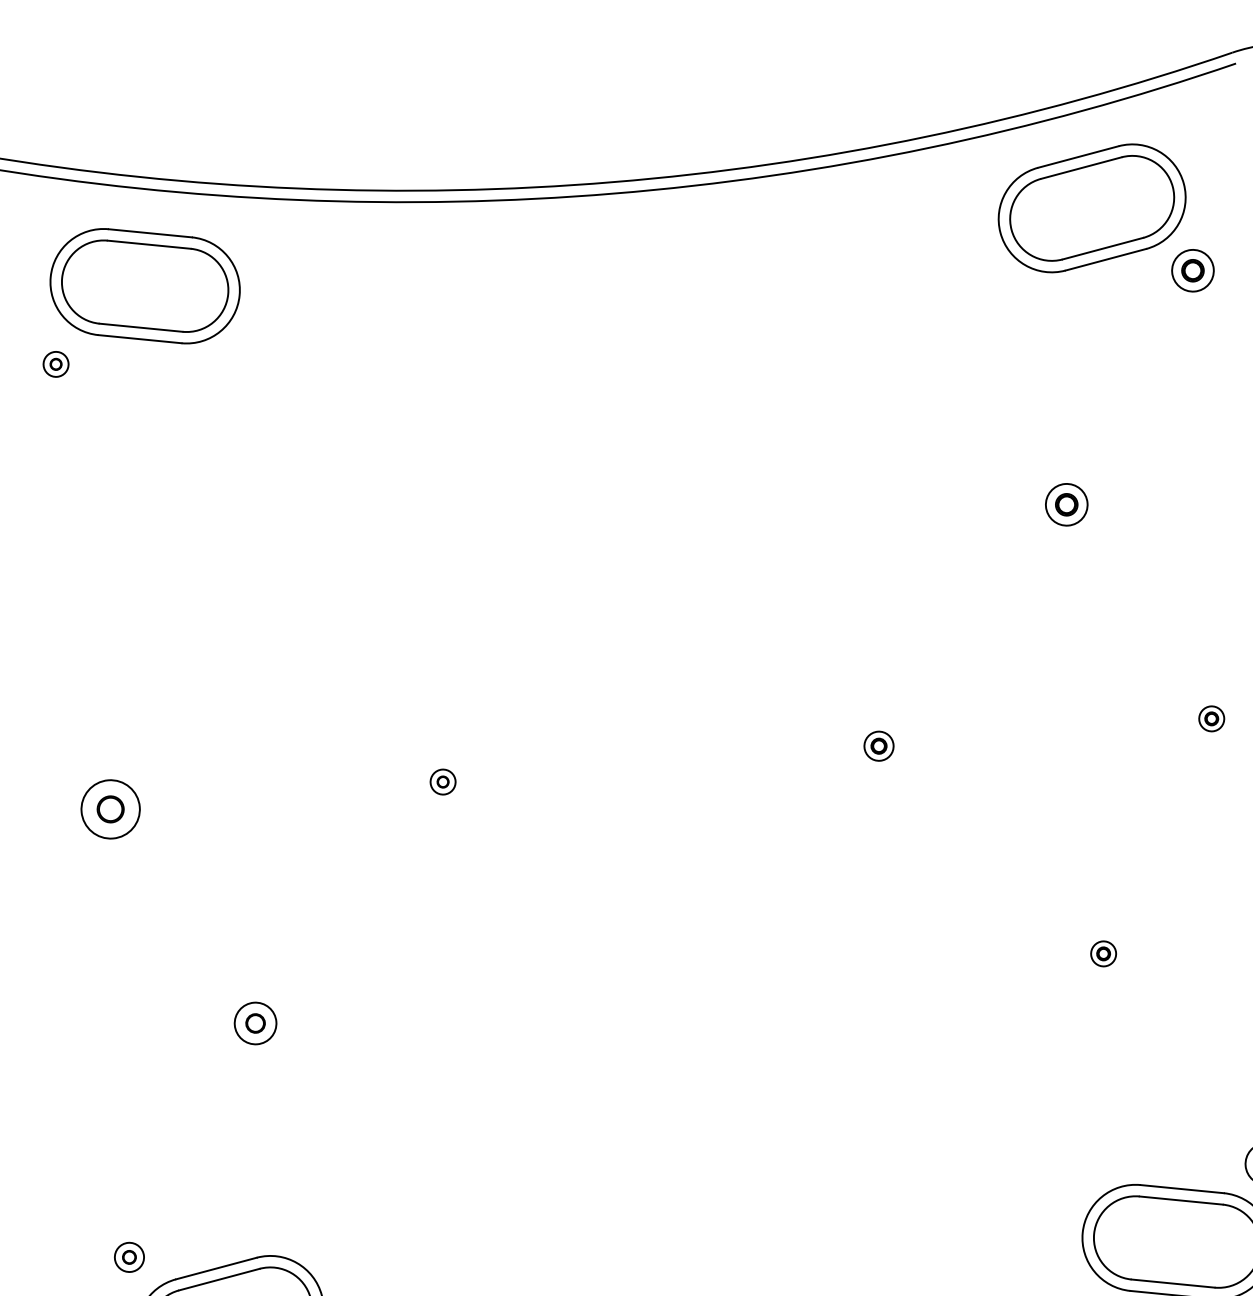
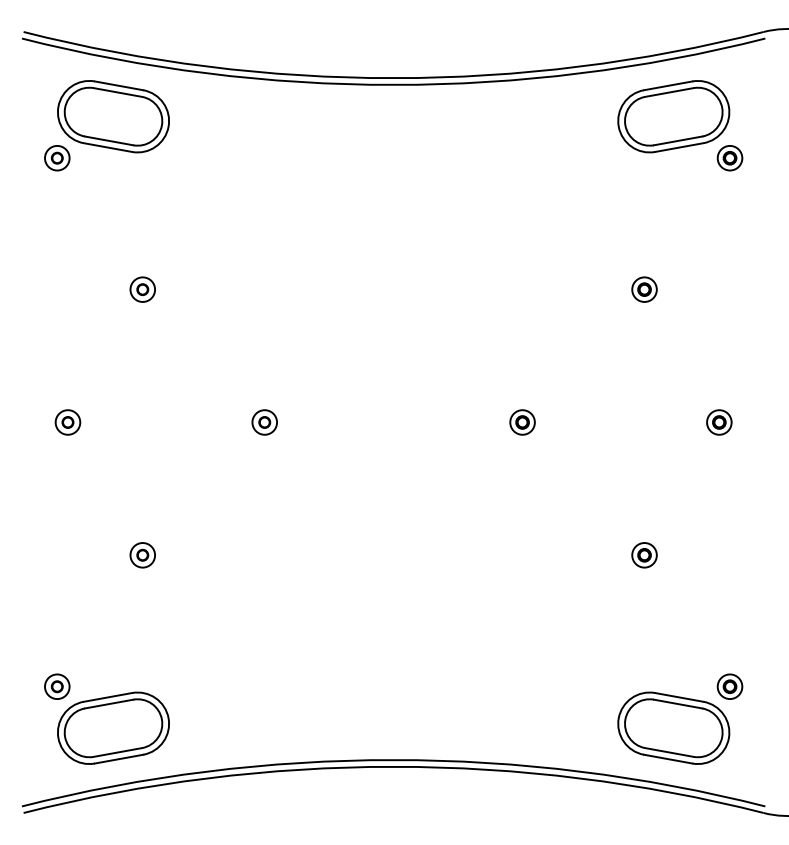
part: (56, 364) -> (57, 158), size x1.67
part: (218, 574) -> (142, 289), added
part: (1211, 718) -> (719, 422), size x1.67
part: (878, 746) -> (522, 422), size x1.43
part: (442, 782) -> (264, 422), size x1.67
part: (109, 809) -> (67, 422), size x0.71
part: (1103, 954) -> (644, 555), size x1.67
part: (129, 1257) -> (57, 686), size x1.43

